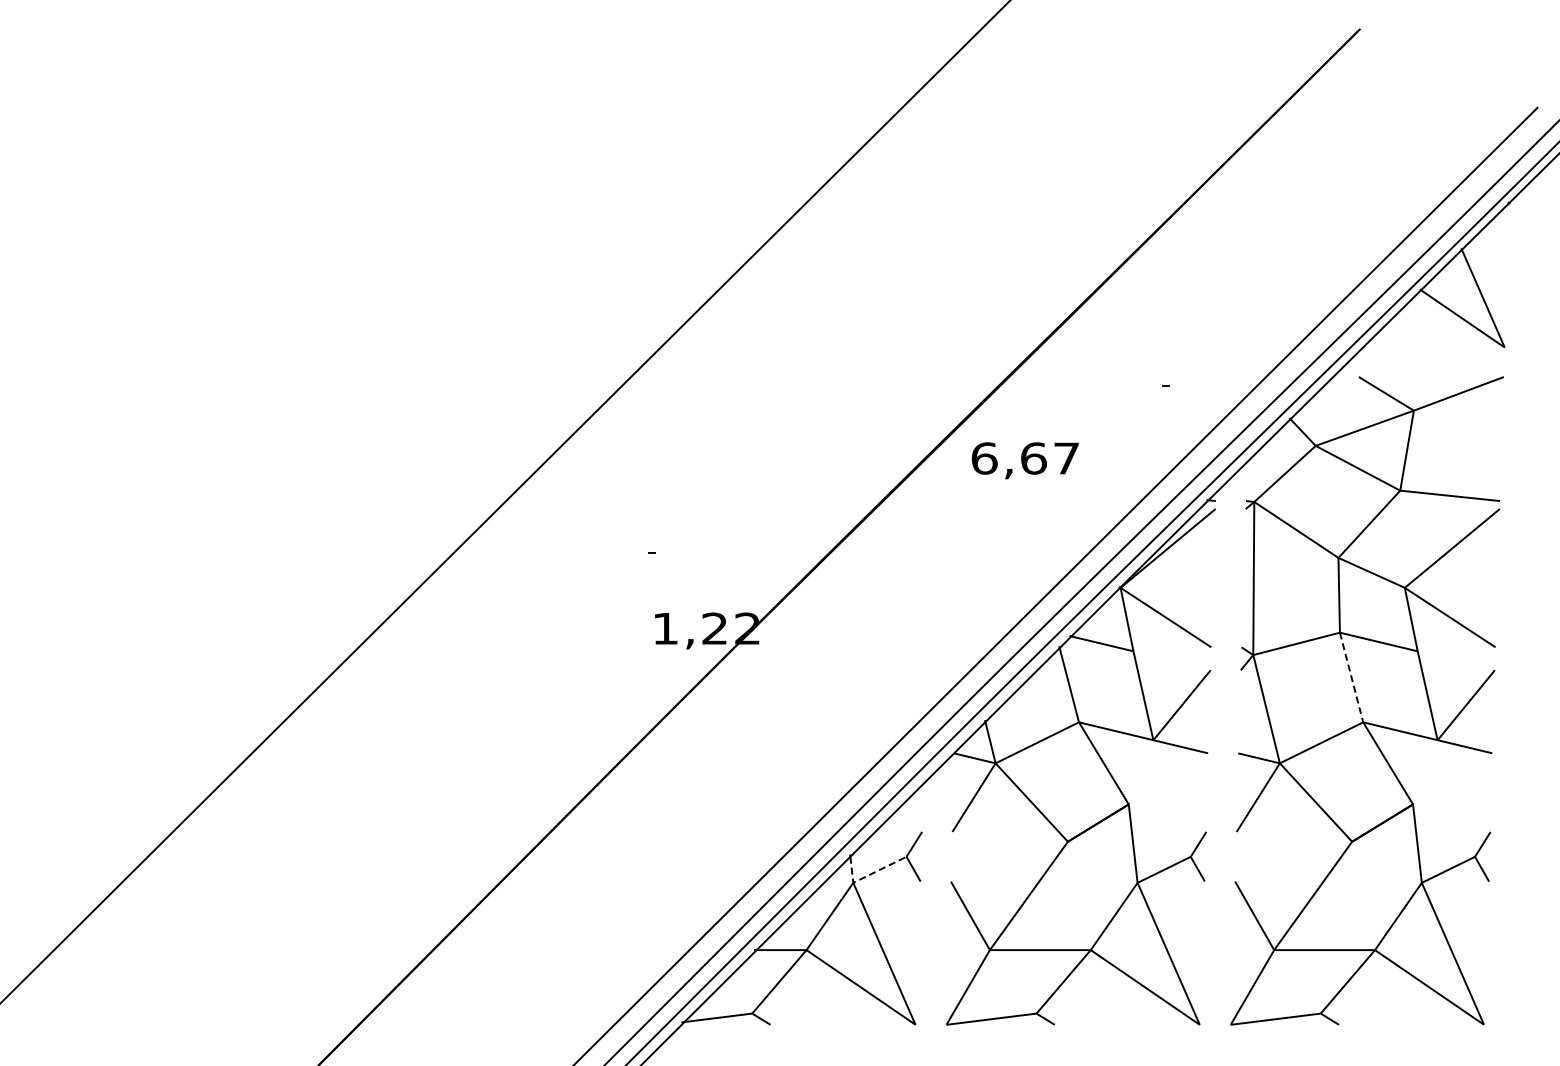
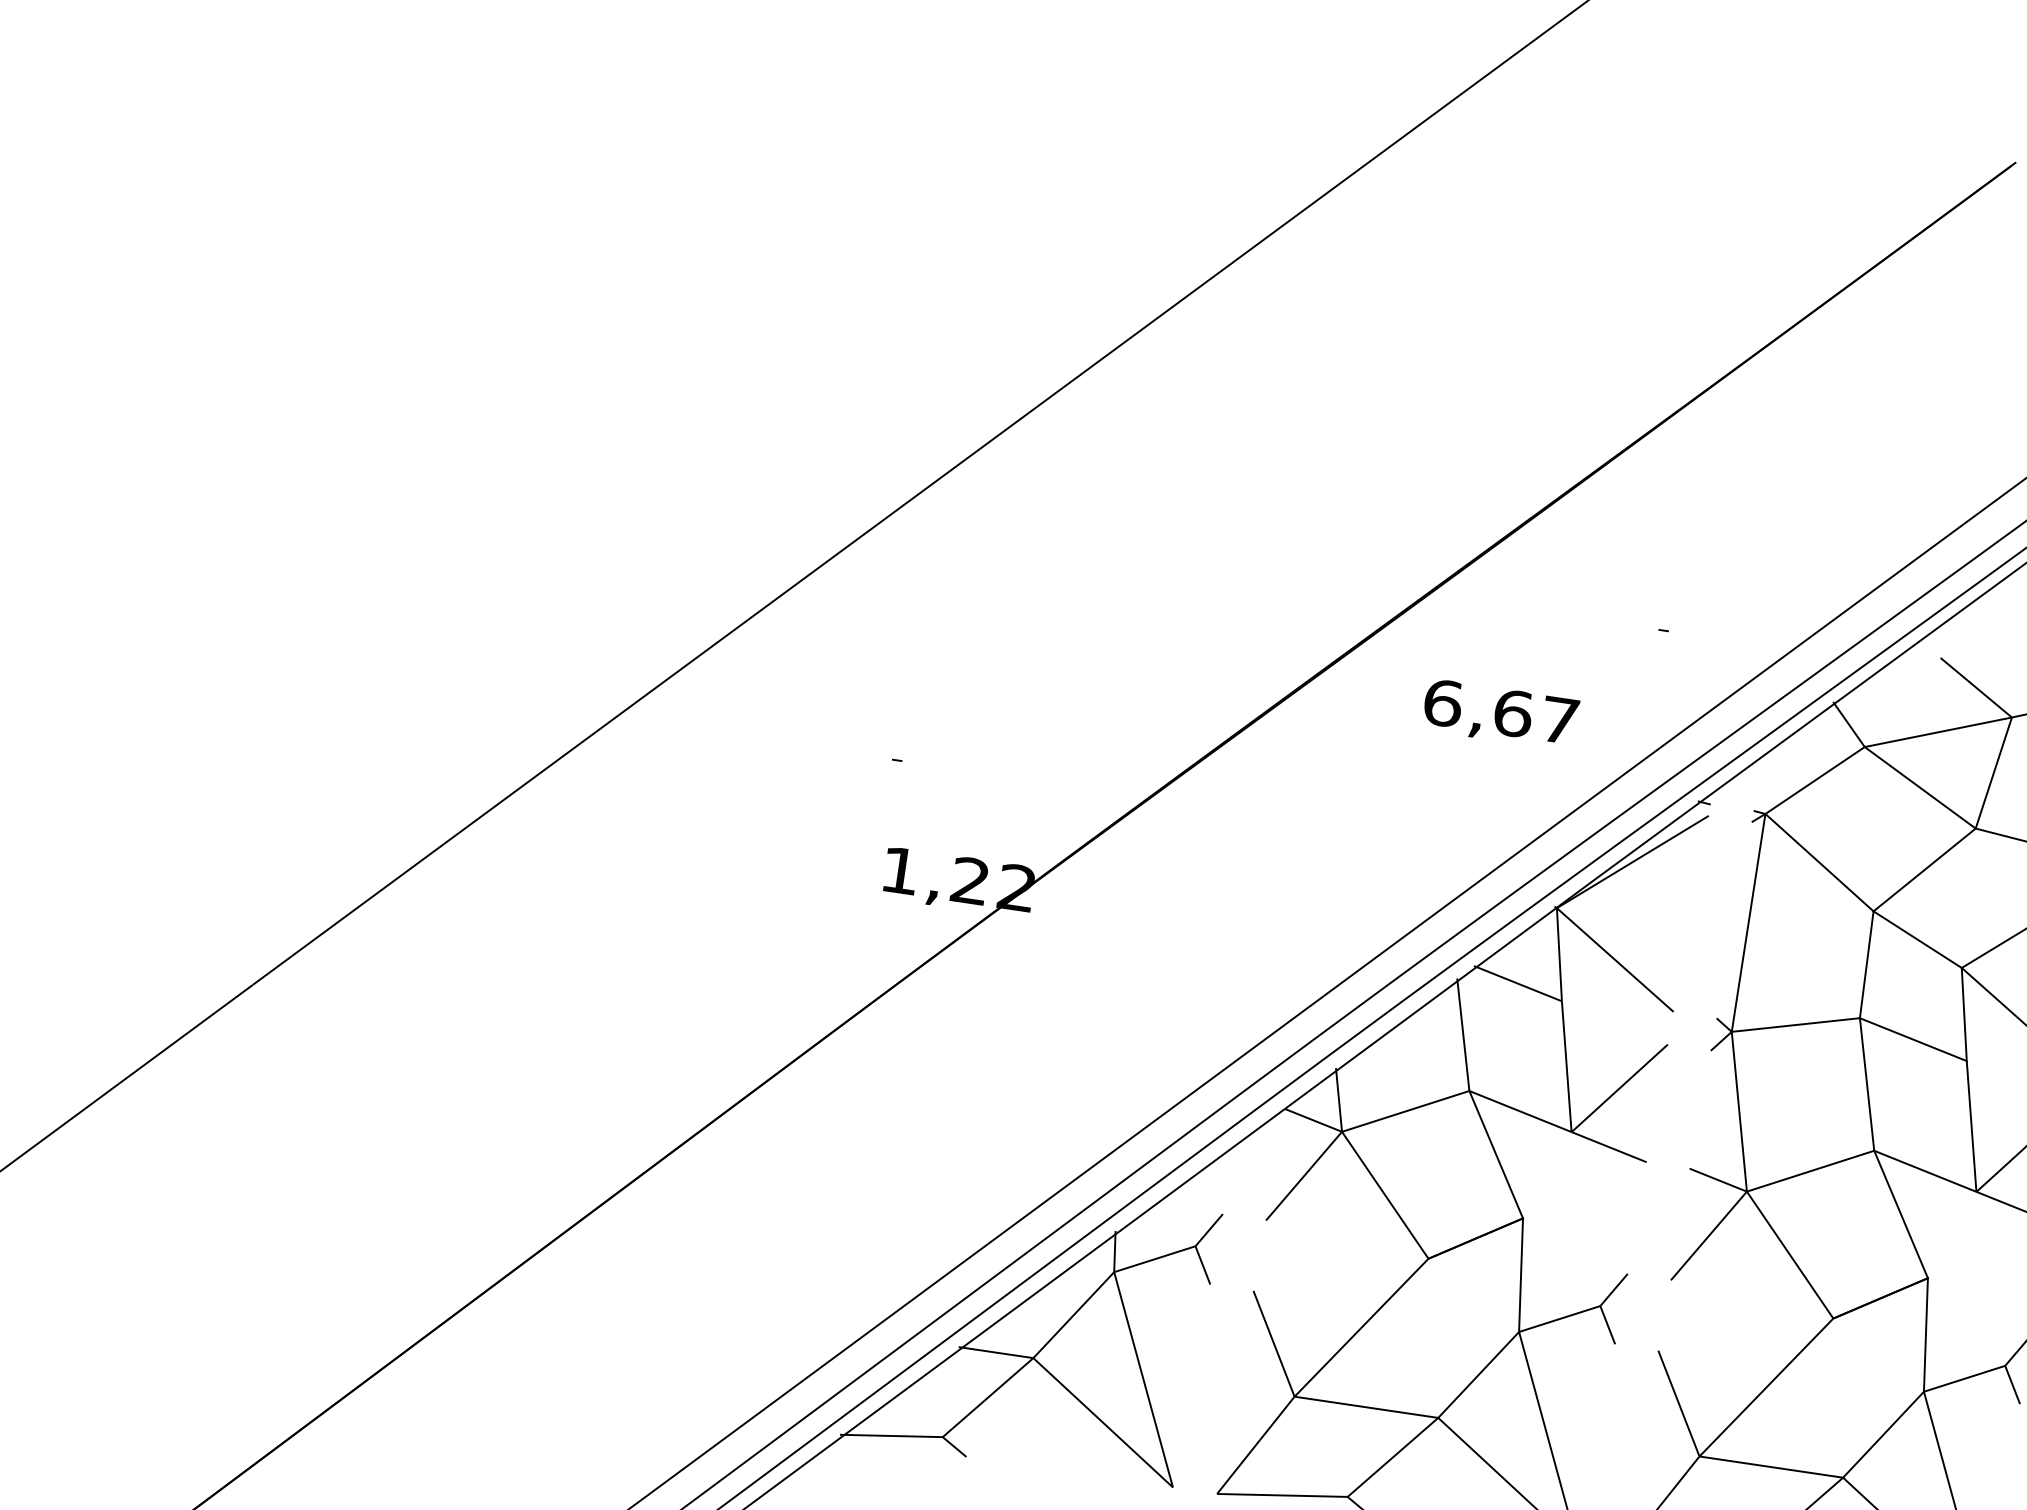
text: (1024, 460) -> (1499, 714), moved
line: (1351, 678) -> (1866, 1085), dashed -> solid
line: (867, 875) -> (1135, 1264), dashed -> solid

